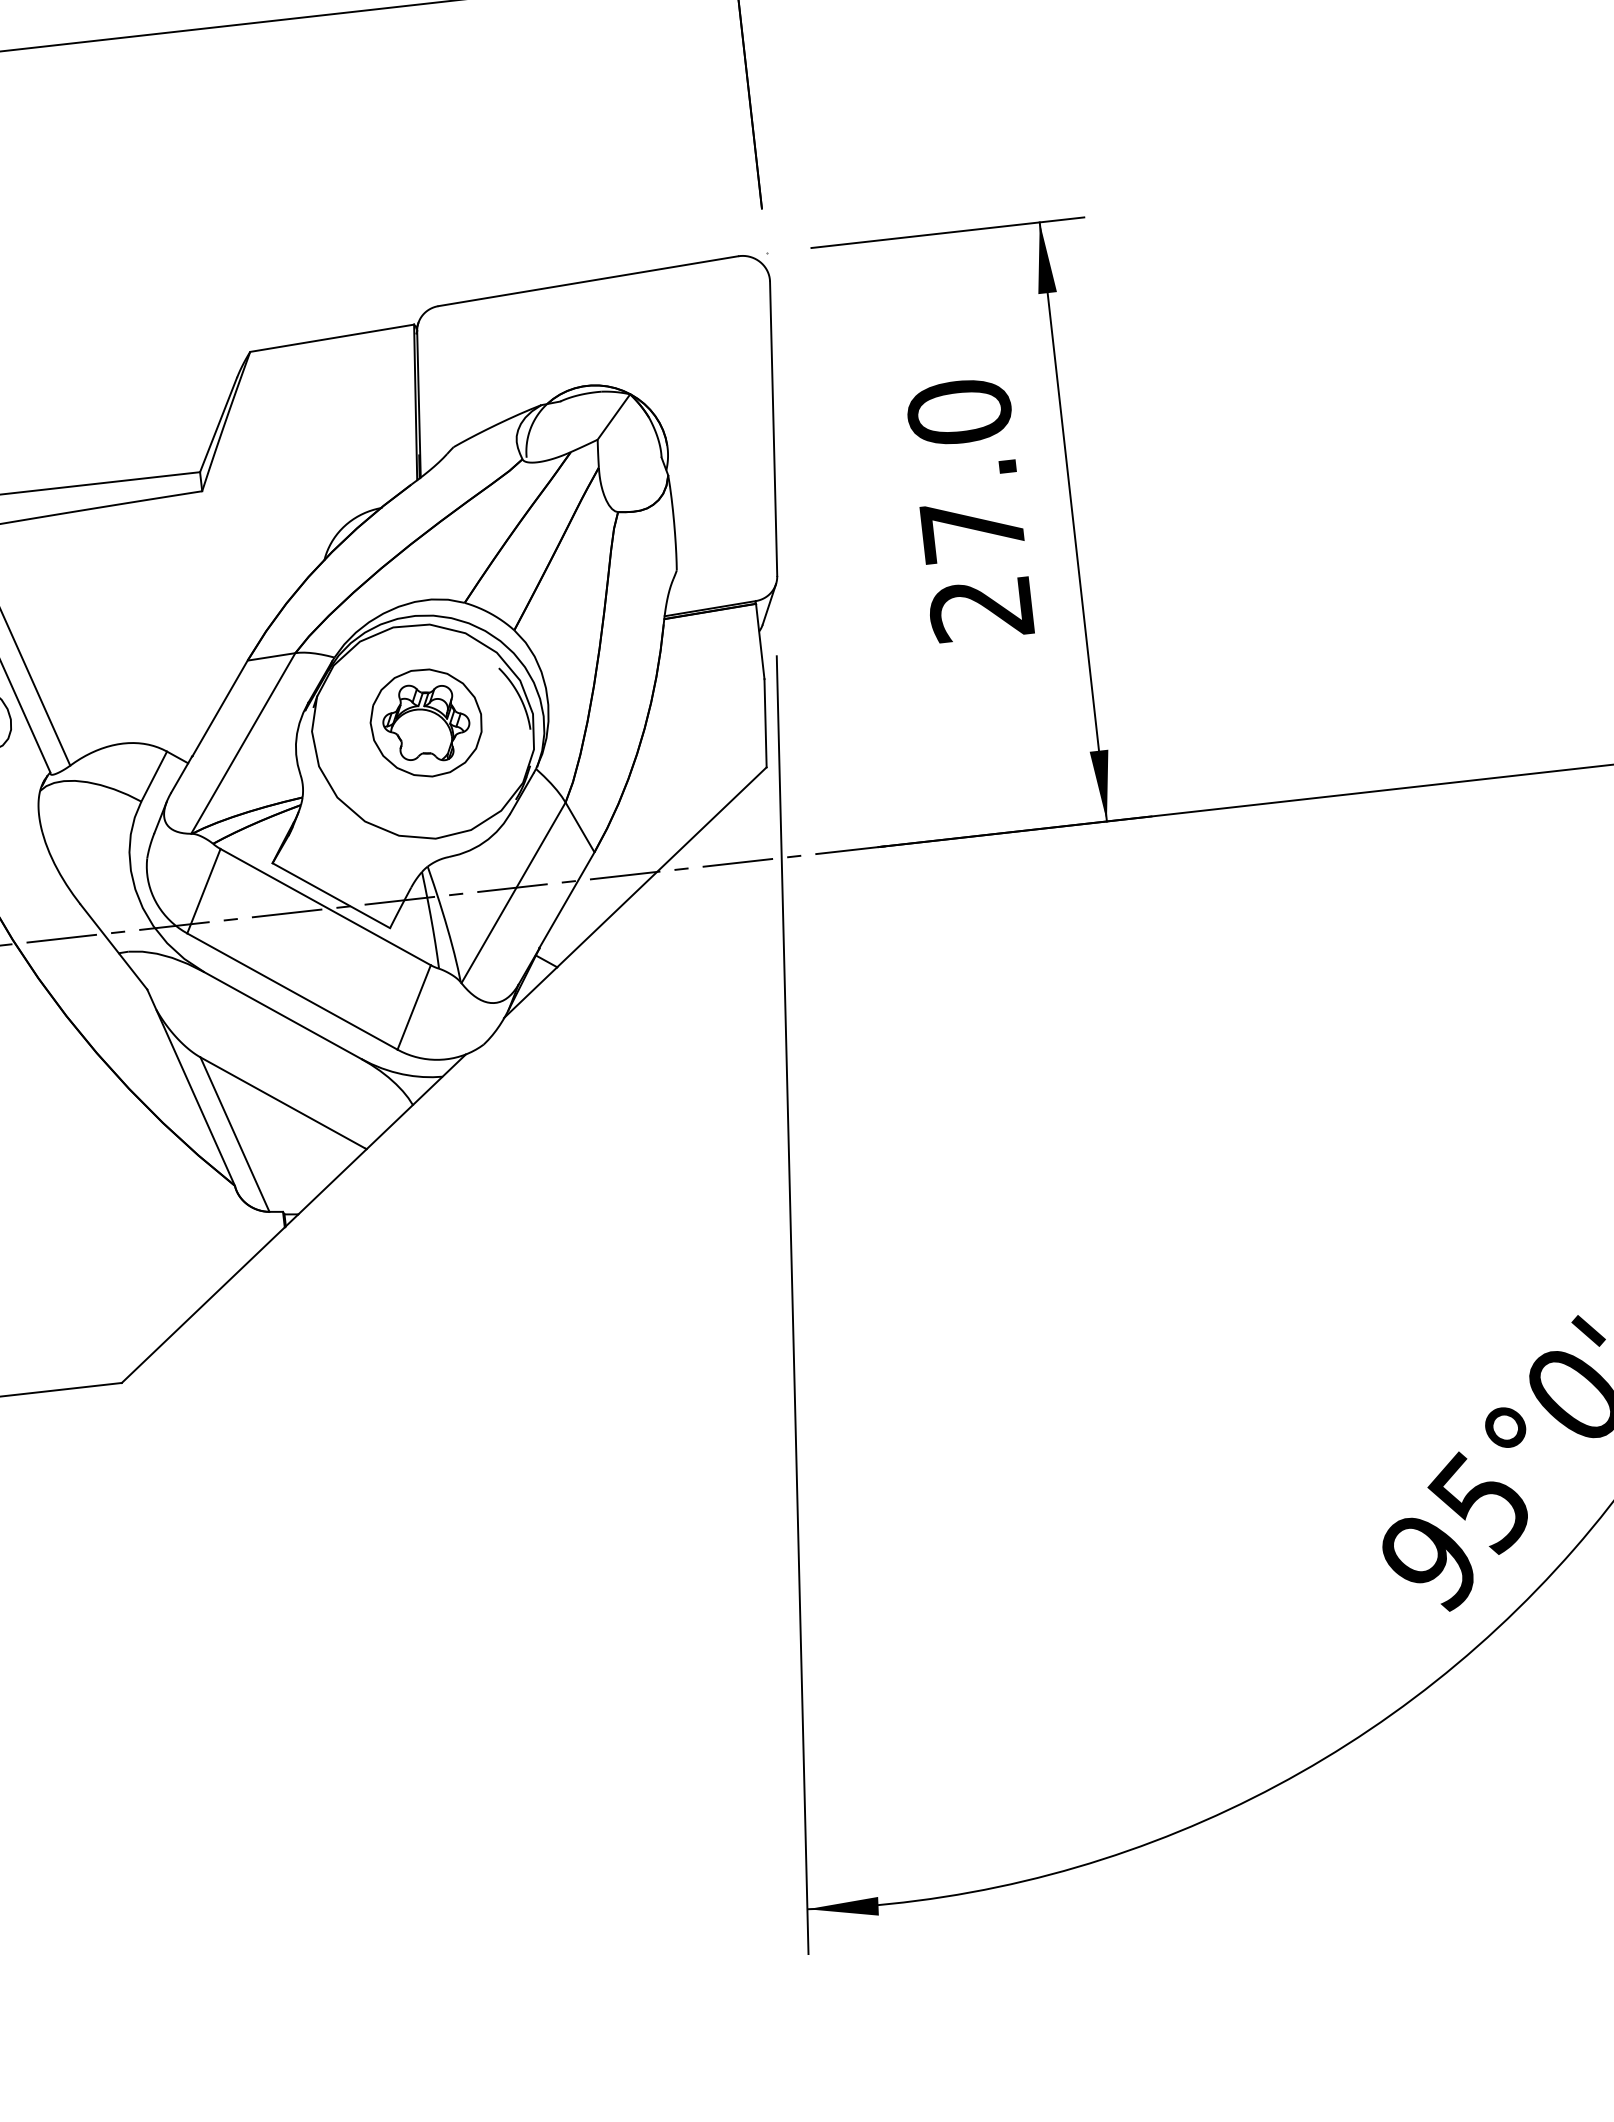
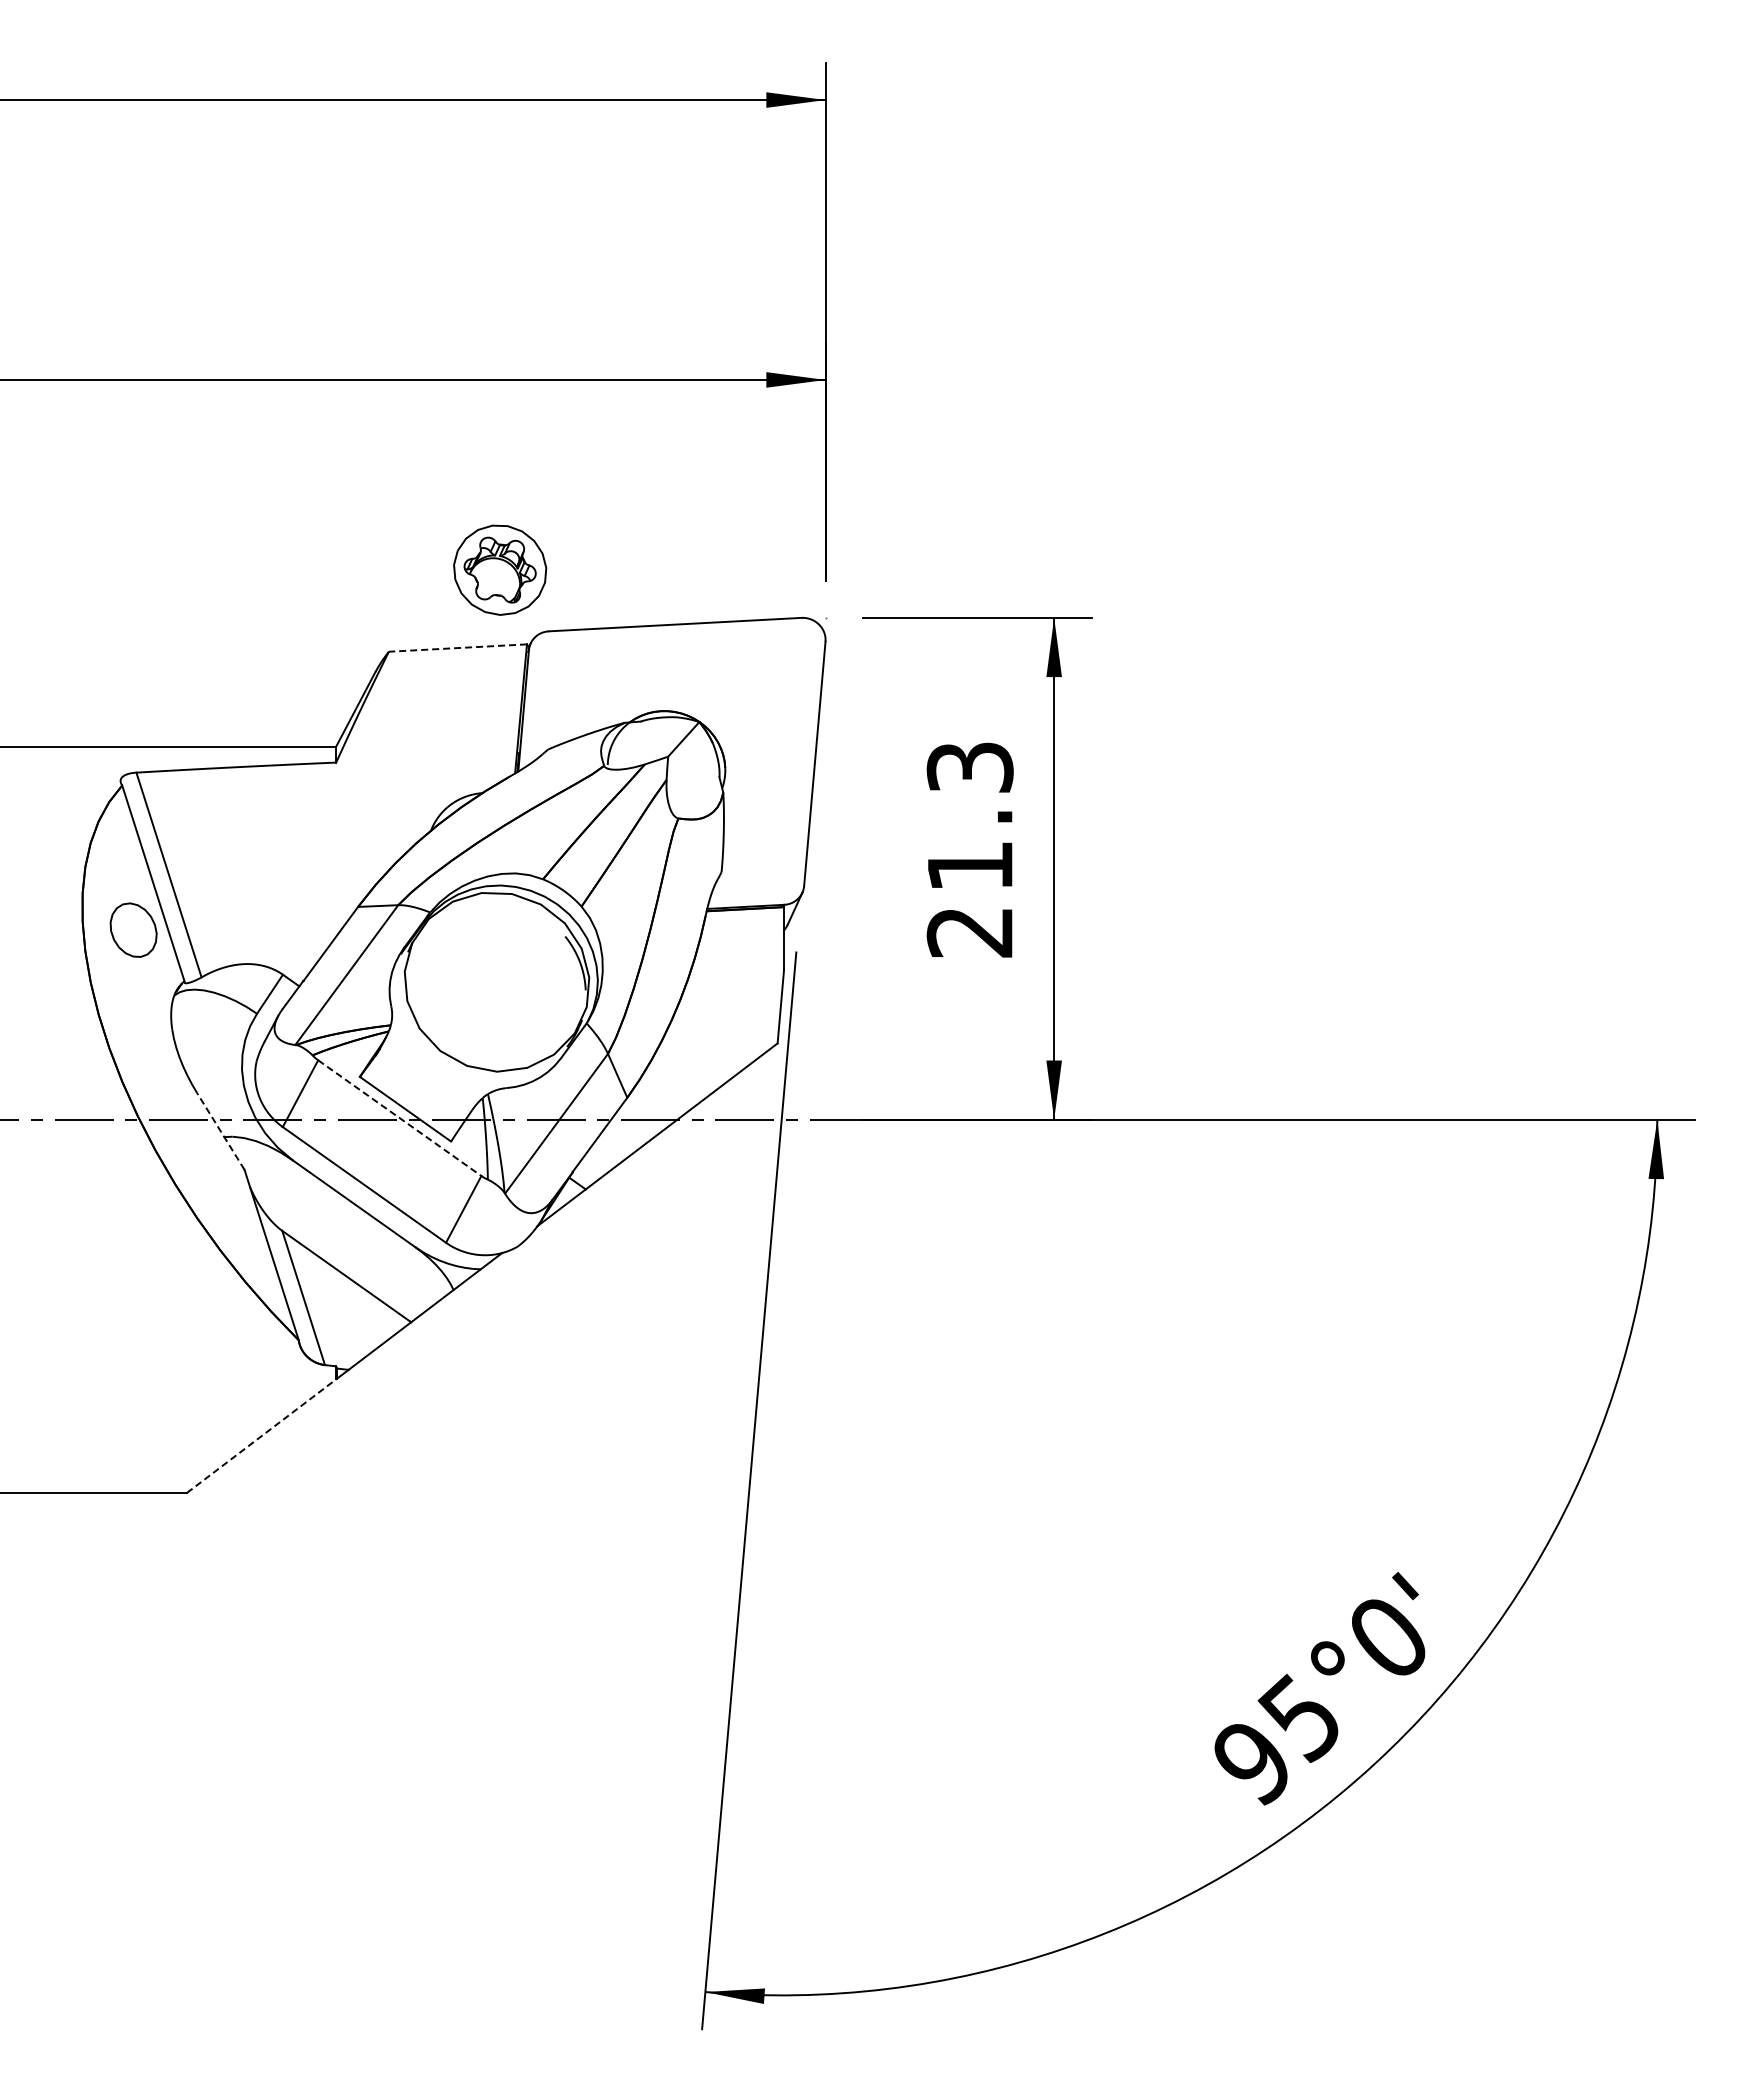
line: (331, 338) -> (457, 648), solid -> dashed
text: (965, 469) -> (969, 815), 27.0 -> 21.3
part: (426, 722) -> (500, 569), moved
line: (326, 907) -> (400, 1118), solid -> dashed
line: (113, 947) -> (220, 1131), solid -> dashed
line: (203, 1305) -> (261, 1436), solid -> dashed

